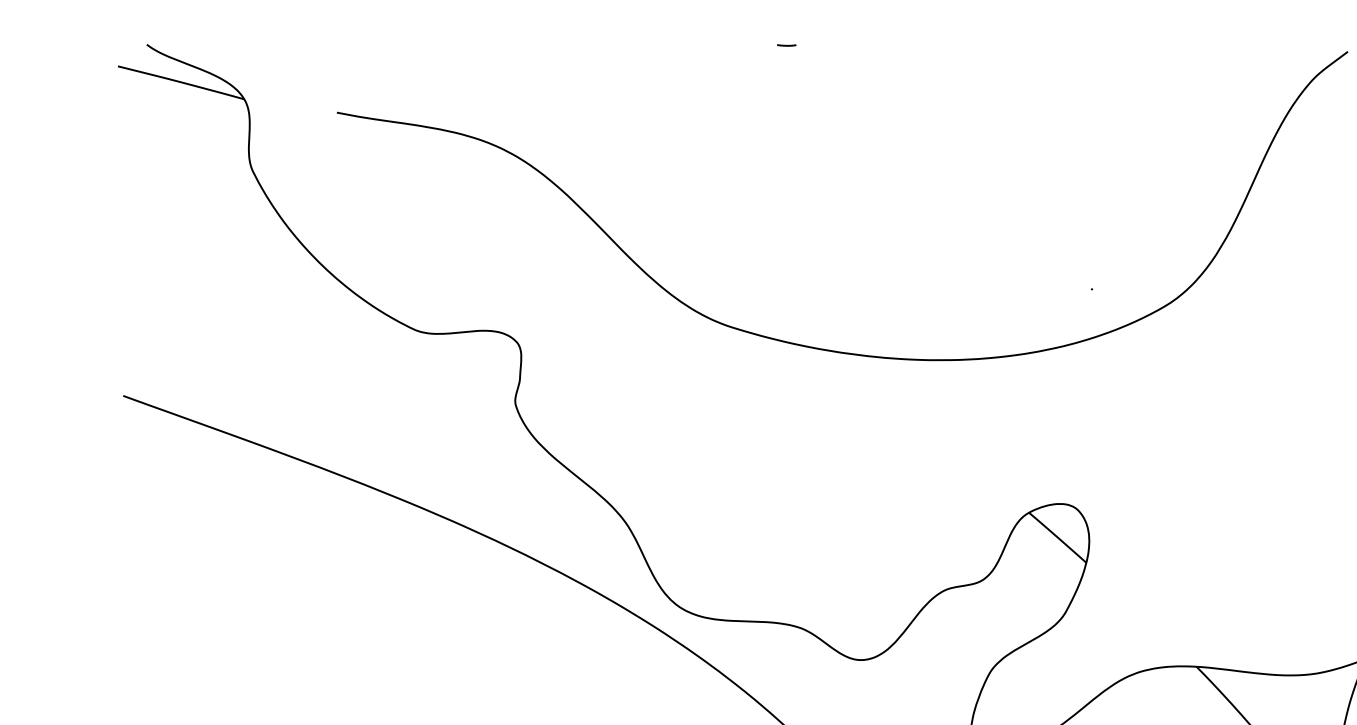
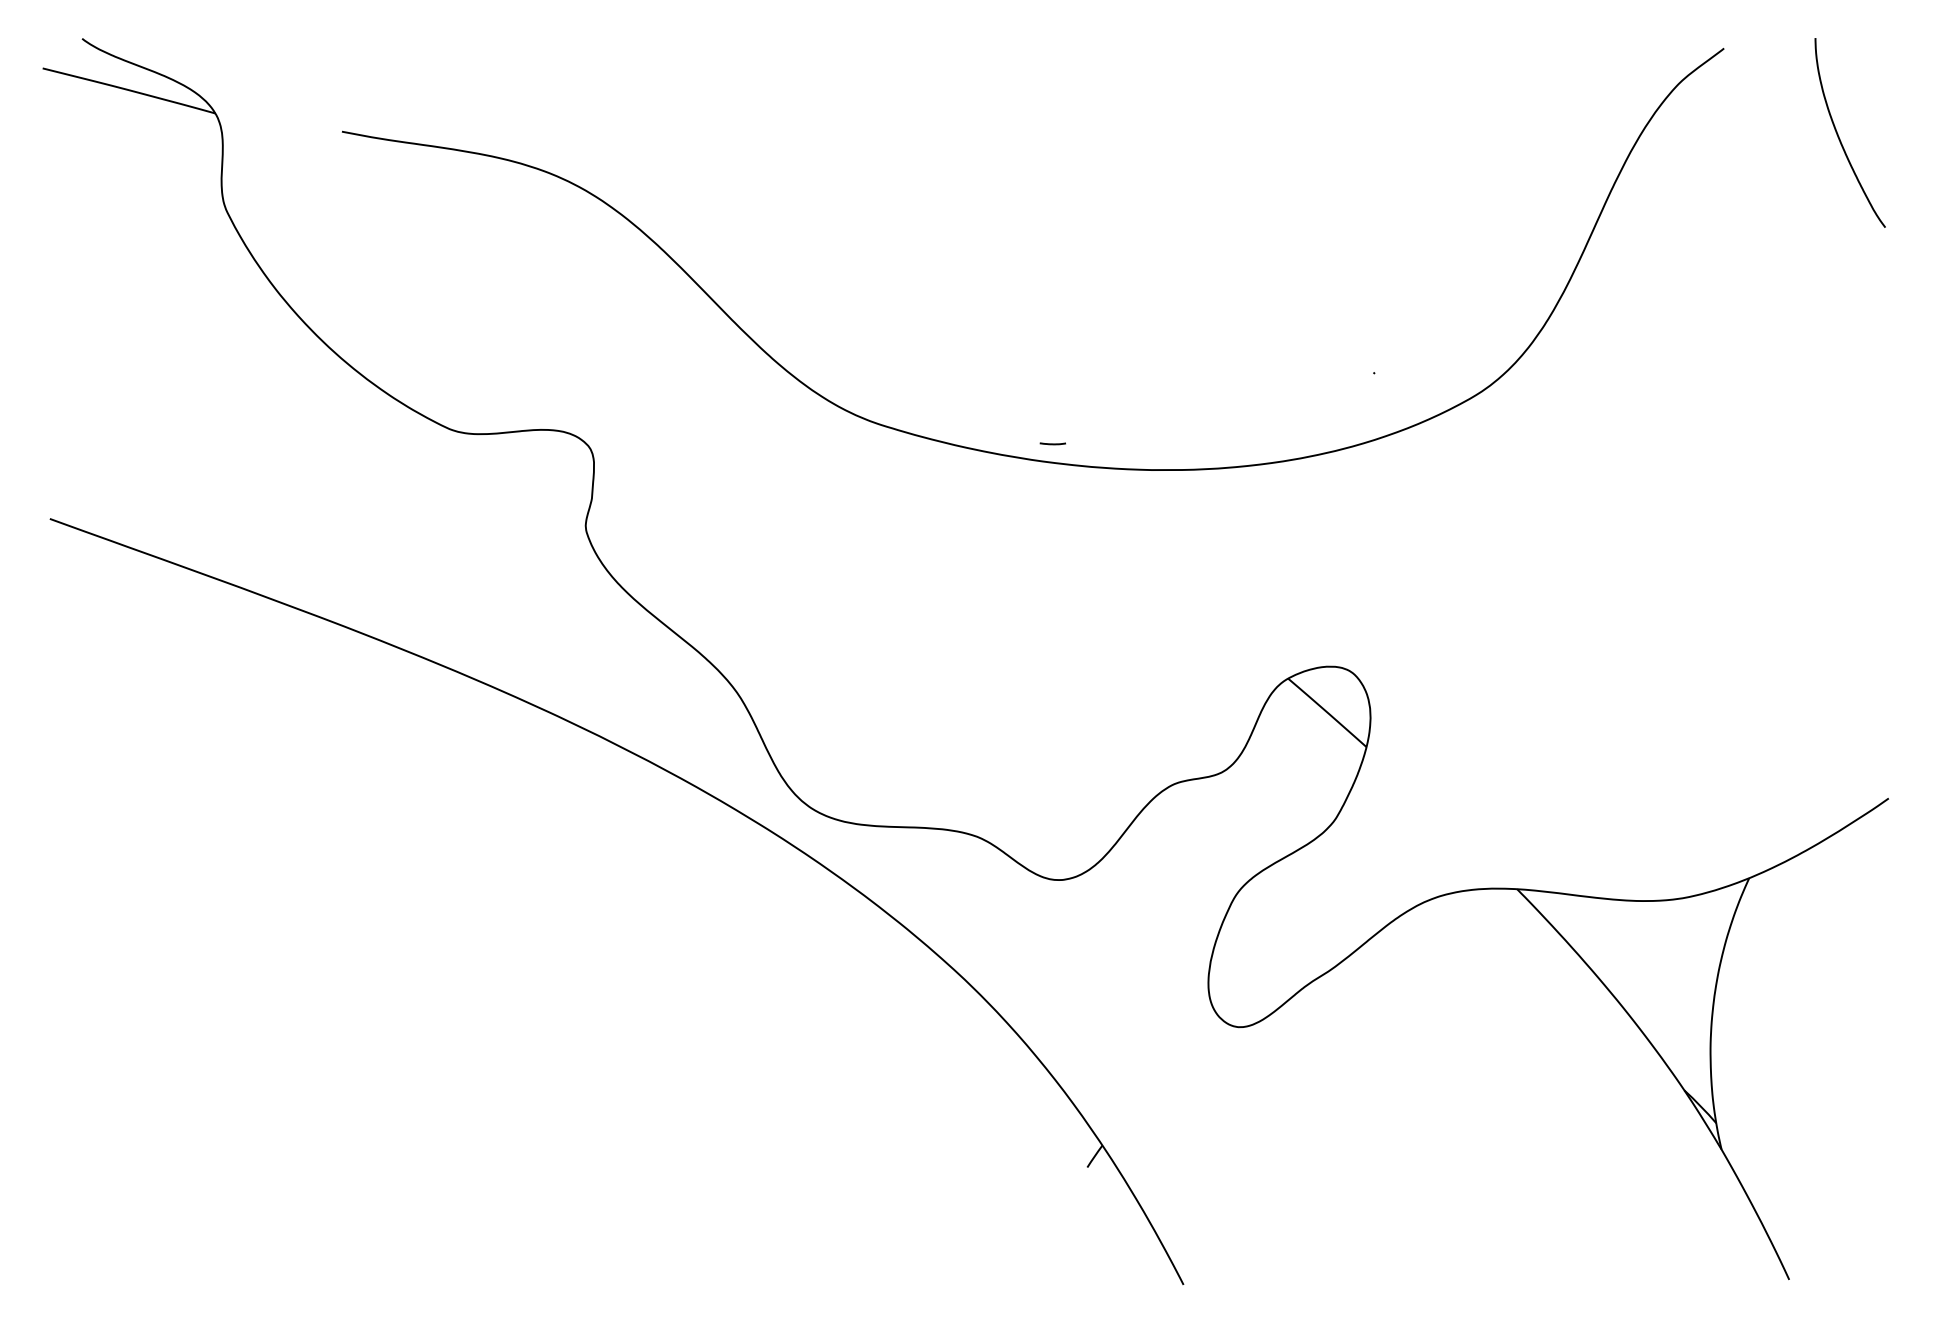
line: (786, 45) -> (1052, 443), moved

